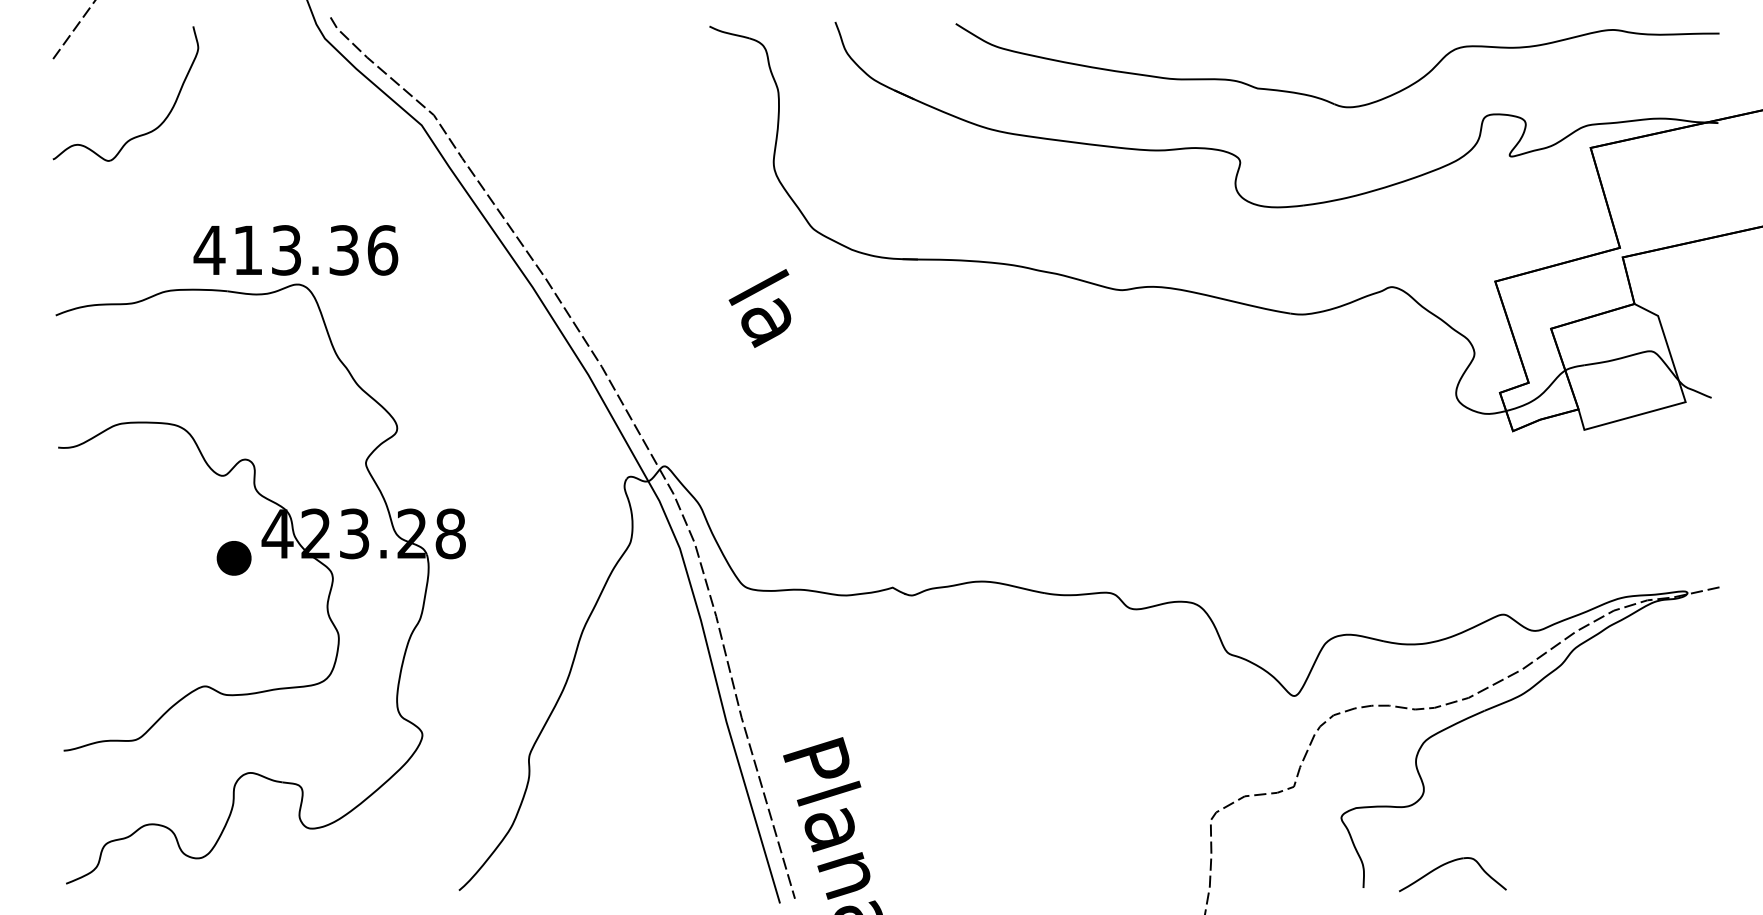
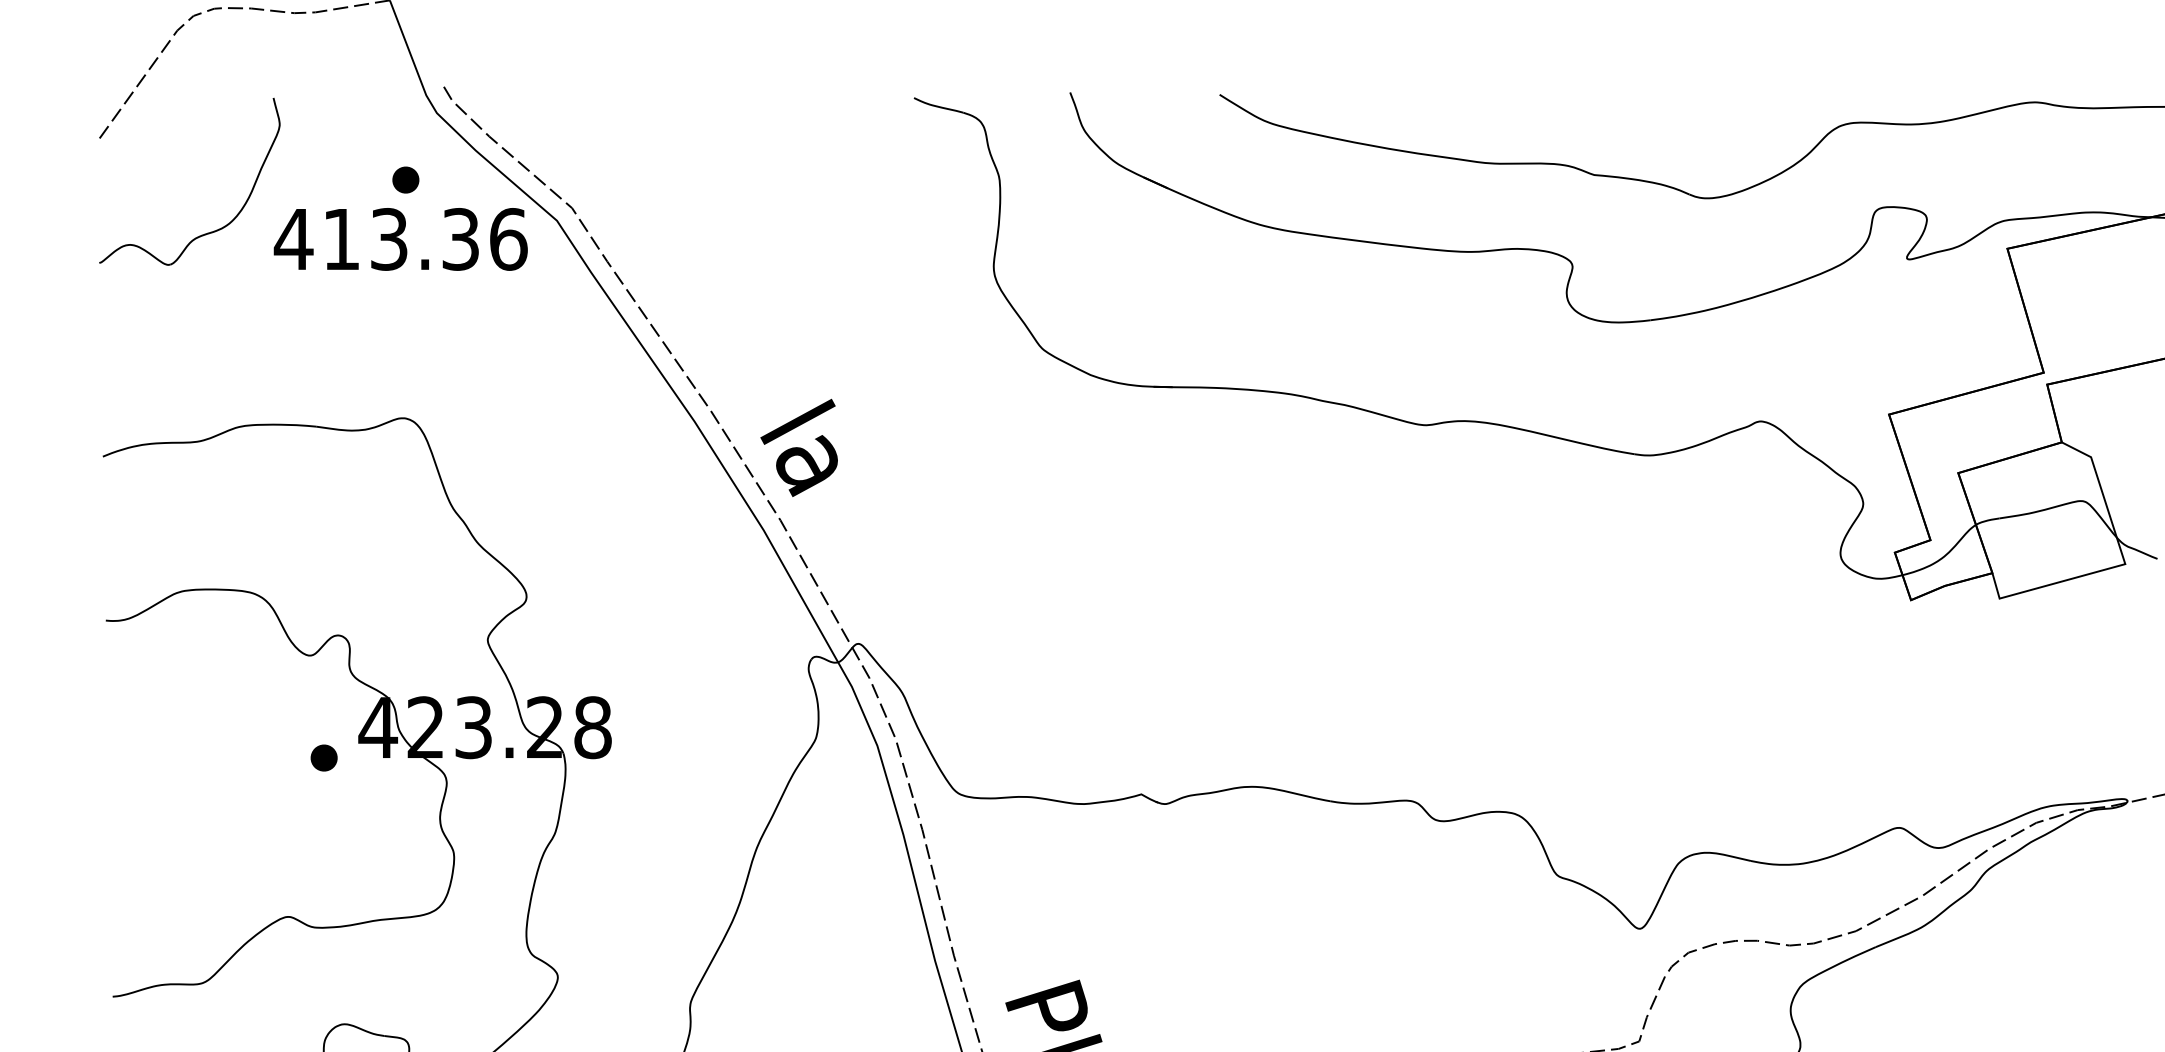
part: (299, 92) -> (405, 179), added
text: (295, 250) -> (400, 239), moved
text: (759, 308) -> (798, 447), moved
part: (233, 558) -> (323, 758), size x0.62

